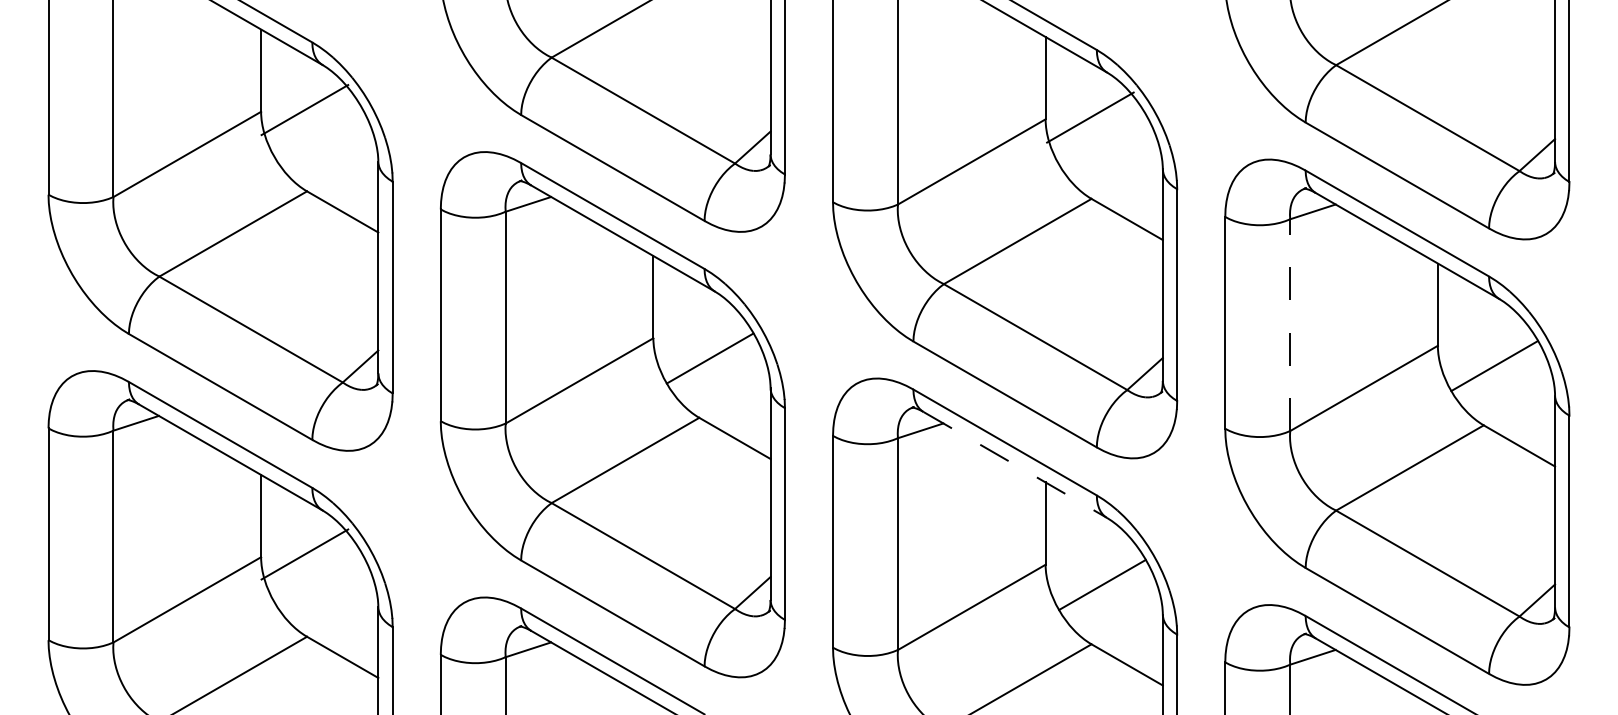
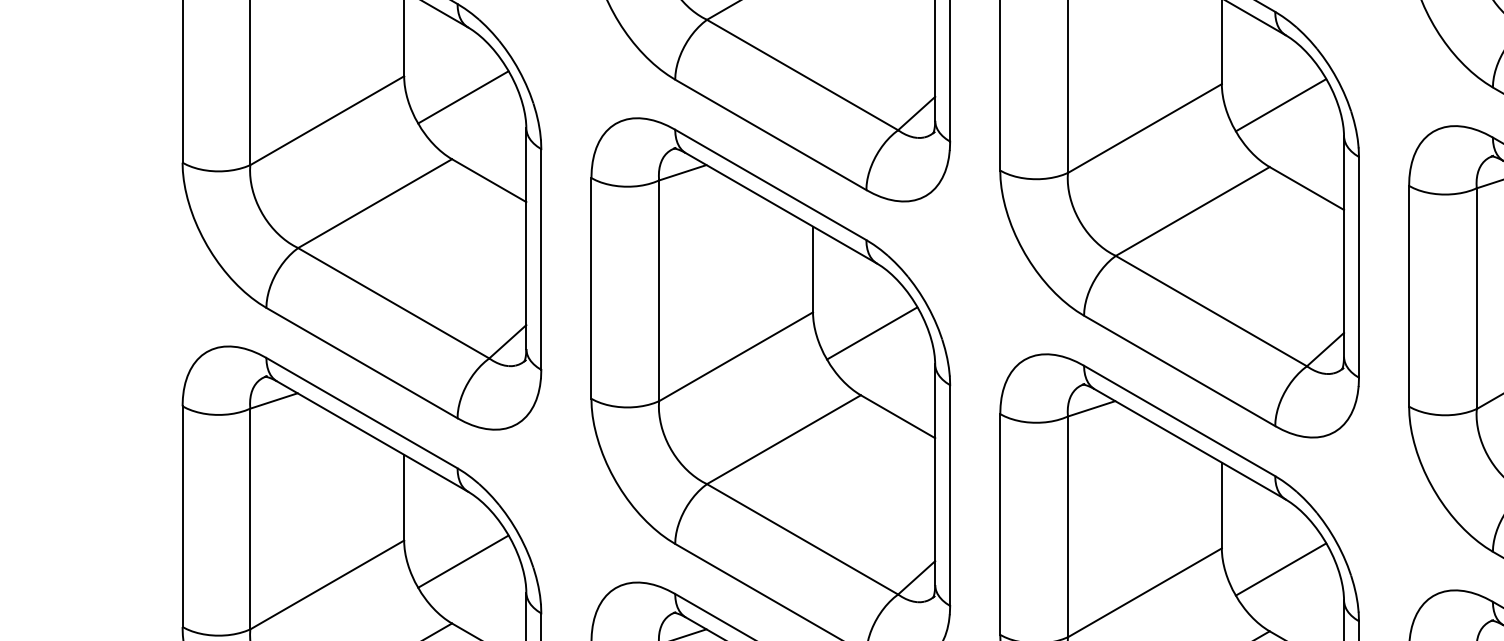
line: (304, 110) -> (462, 97), moved
line: (1090, 117) -> (1281, 105), moved
line: (1290, 325) -> (1477, 299), dashed -> solid
line: (1015, 464) -> (1190, 443), dashed -> solid
line: (304, 554) -> (462, 561), moved

